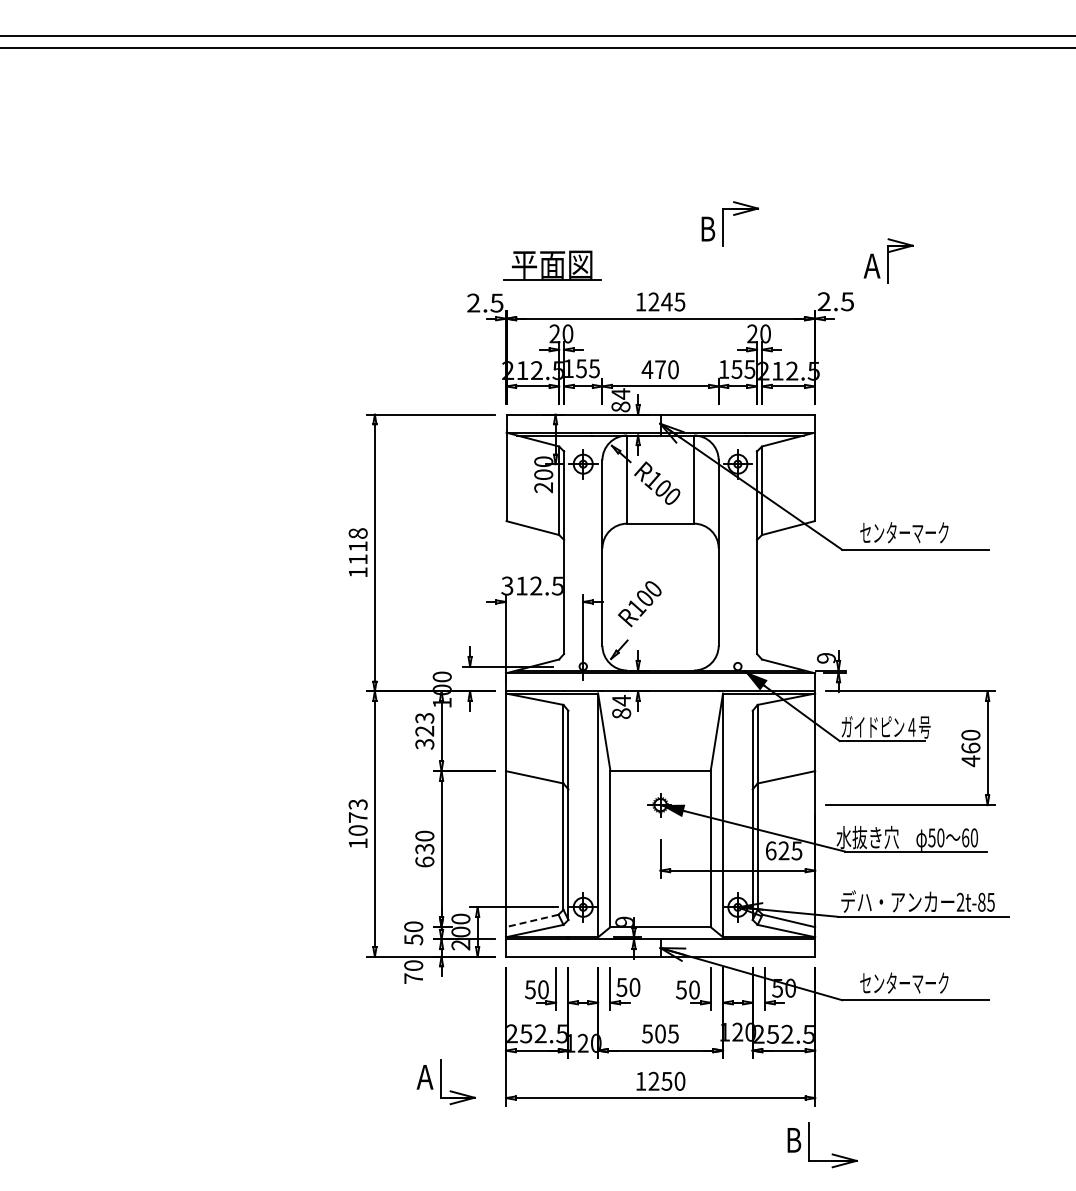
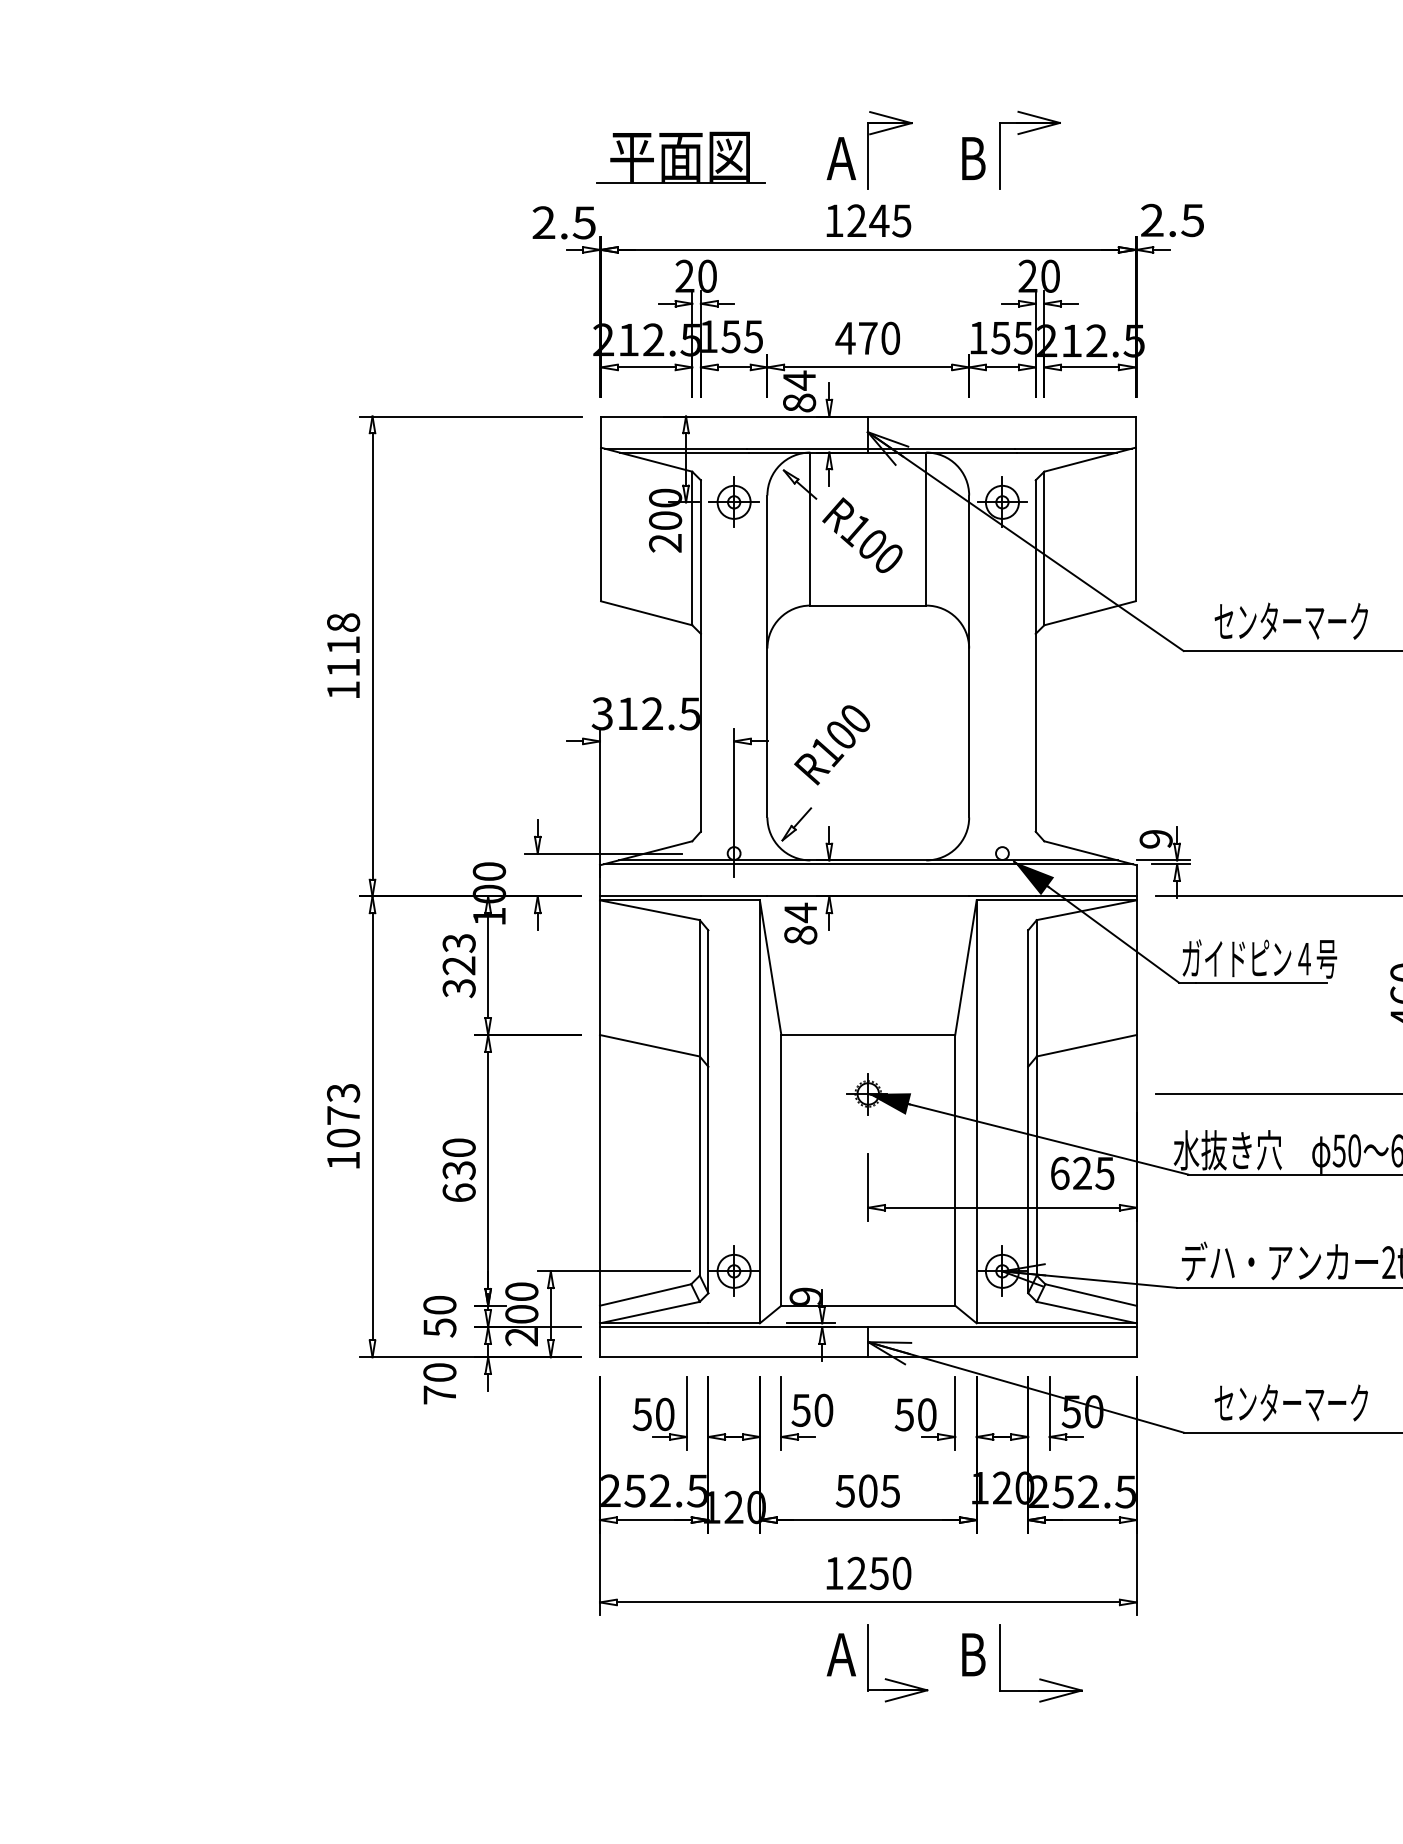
part: (729, 223) -> (1010, 148), moved
part: (888, 260) -> (869, 148), moved
line: (531, 921) -> (644, 1295), dashed -> solid
part: (445, 1082) -> (876, 1663), moved
part: (831, 1154) -> (1038, 1679), moved

